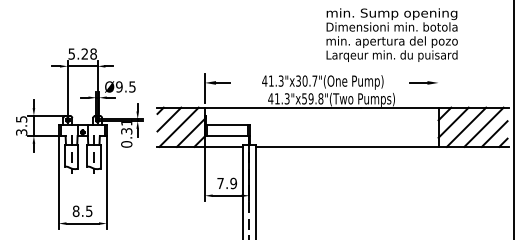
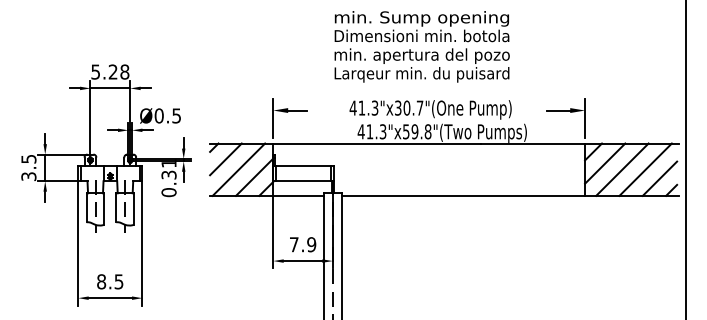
text: (391, 34) -> (421, 46), moved
text: (118, 86) -> (158, 115), Ø9.5 -> Ø0.5
line: (438, 88) -> (585, 117), added

